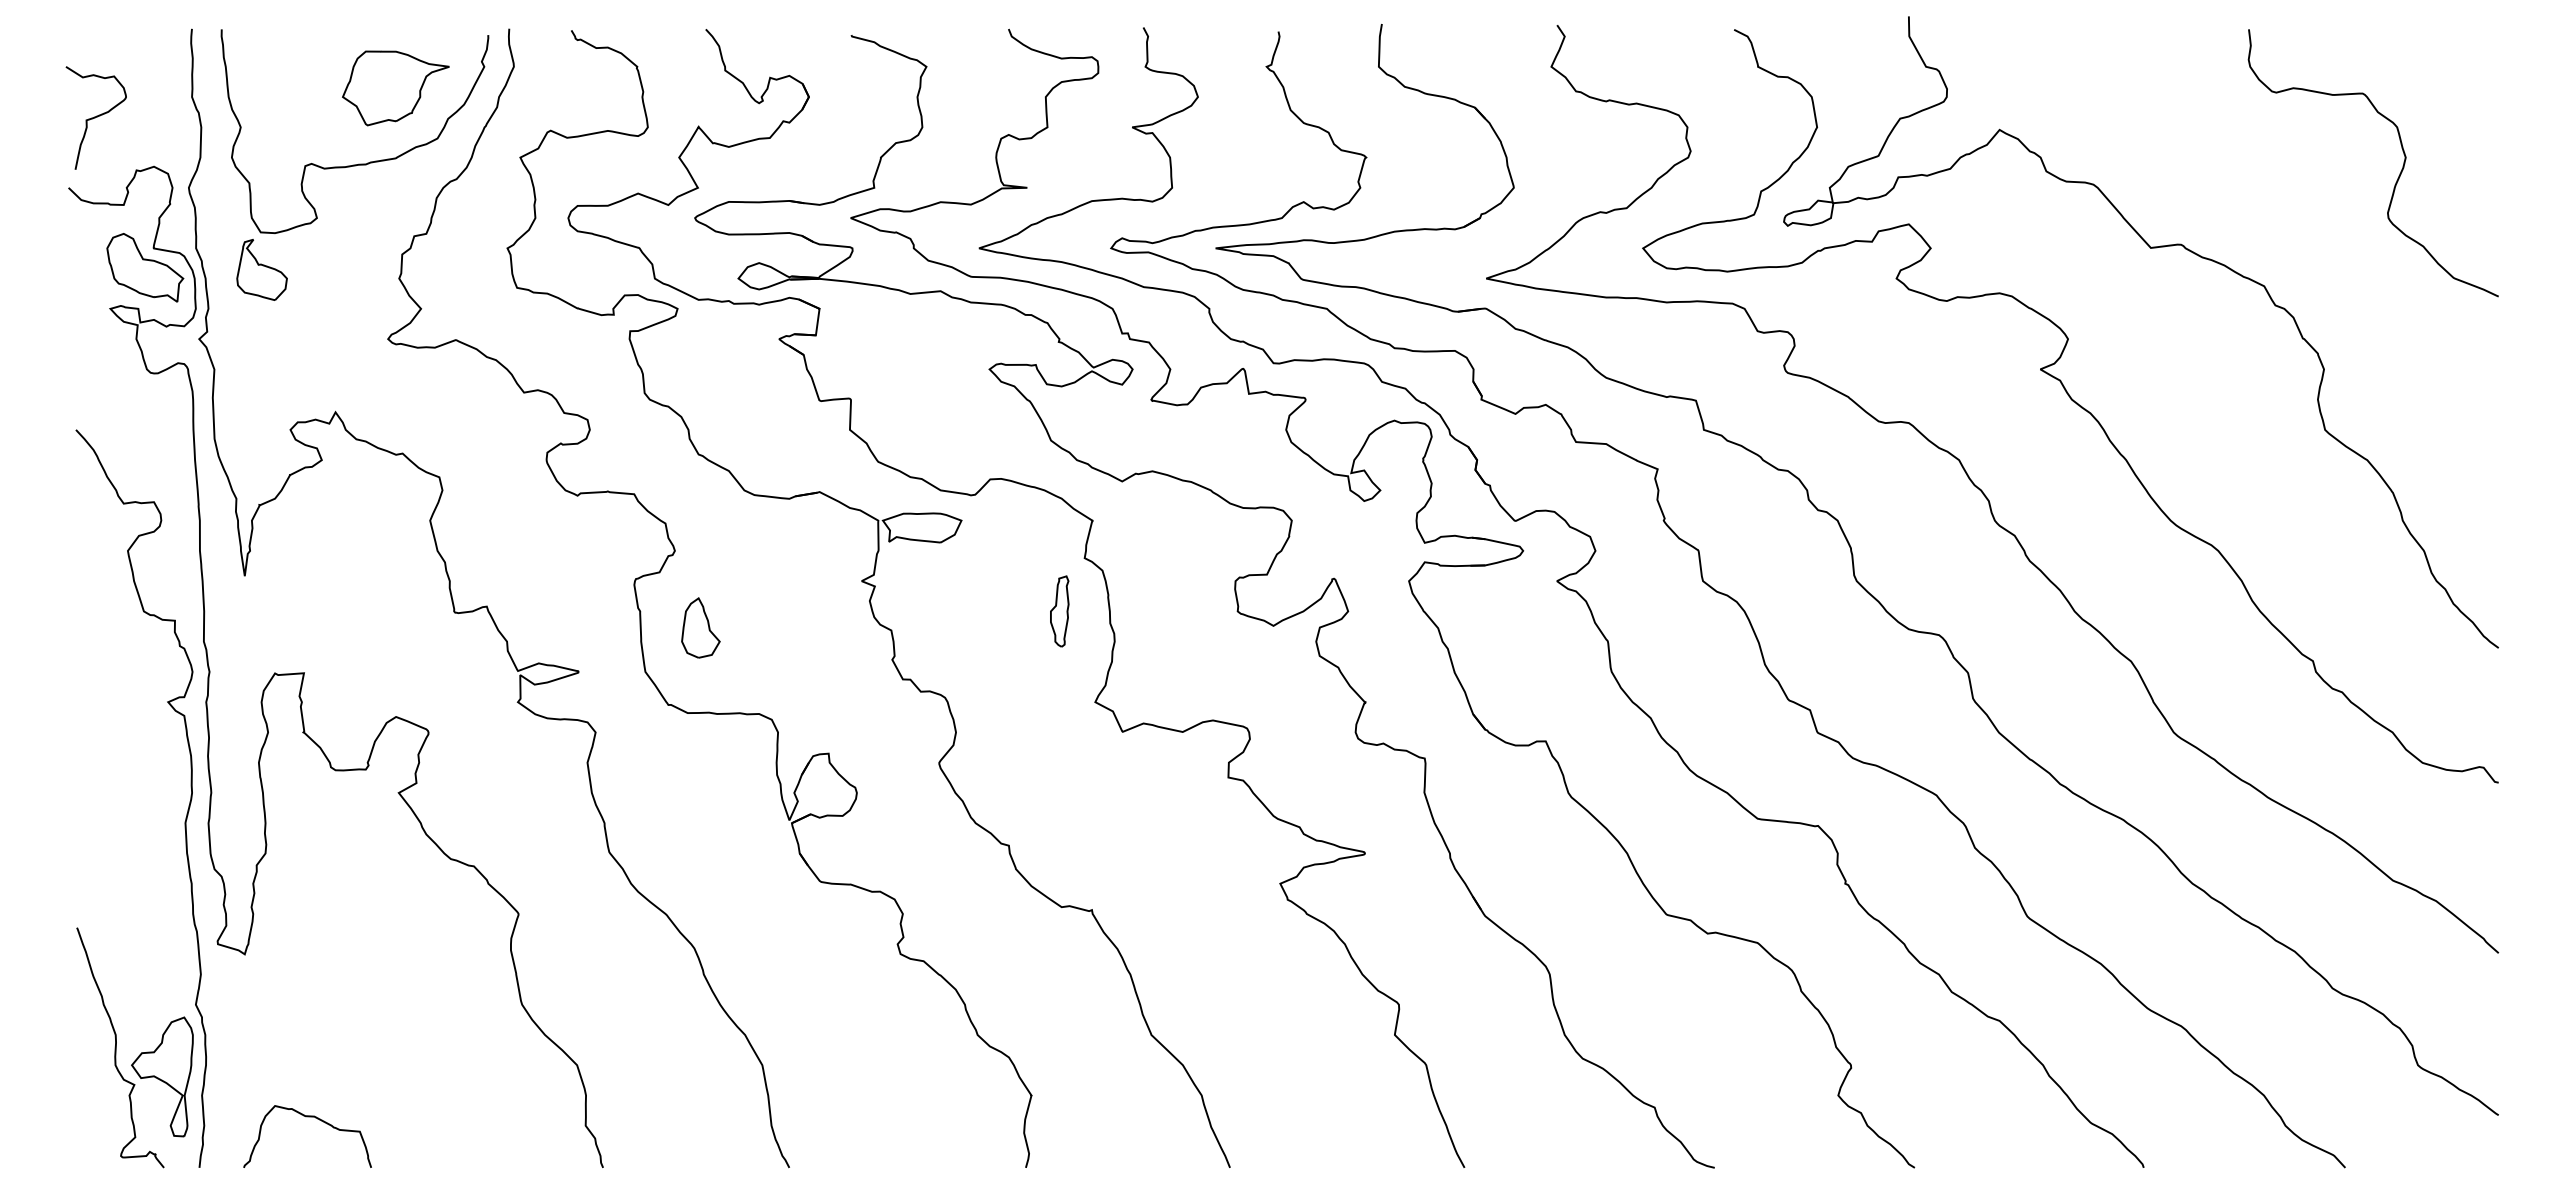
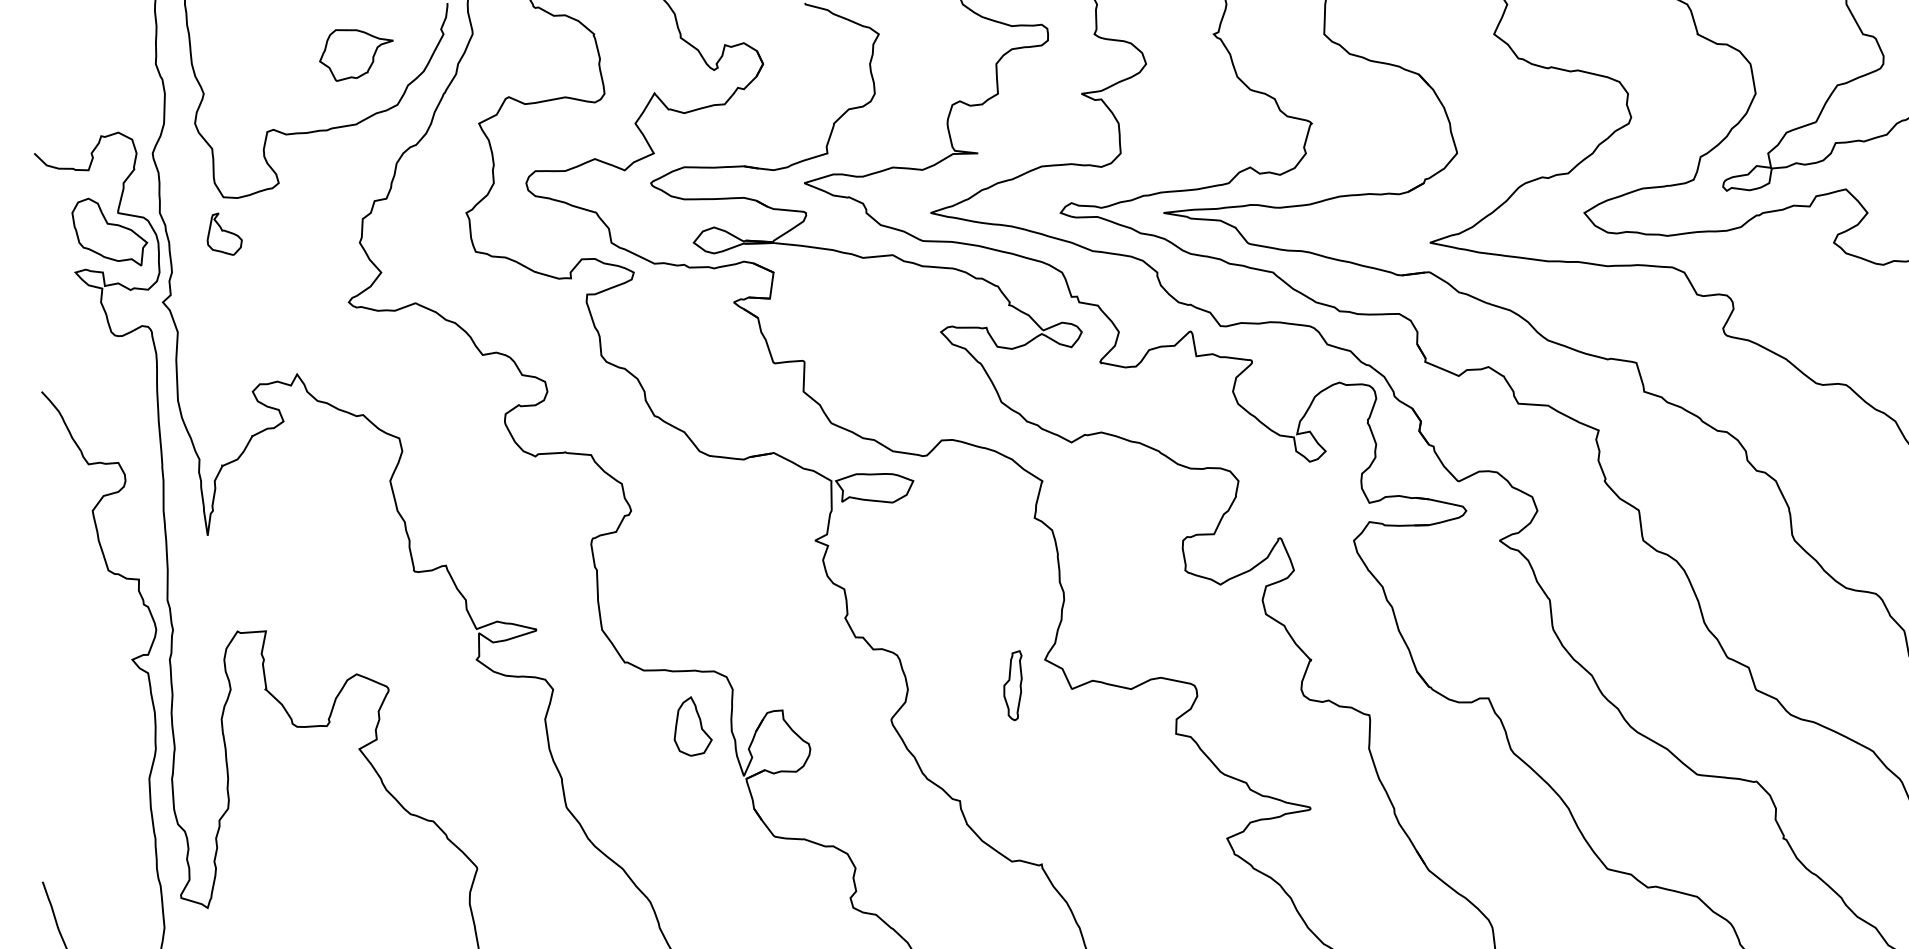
part: (395, 88) -> (356, 55), size x0.7
curve: (95, 117) -> (60, 84), removed
part: (261, 269) -> (224, 233), size x0.7
part: (1059, 611) -> (1012, 685), moved
part: (700, 627) -> (692, 726), moved

